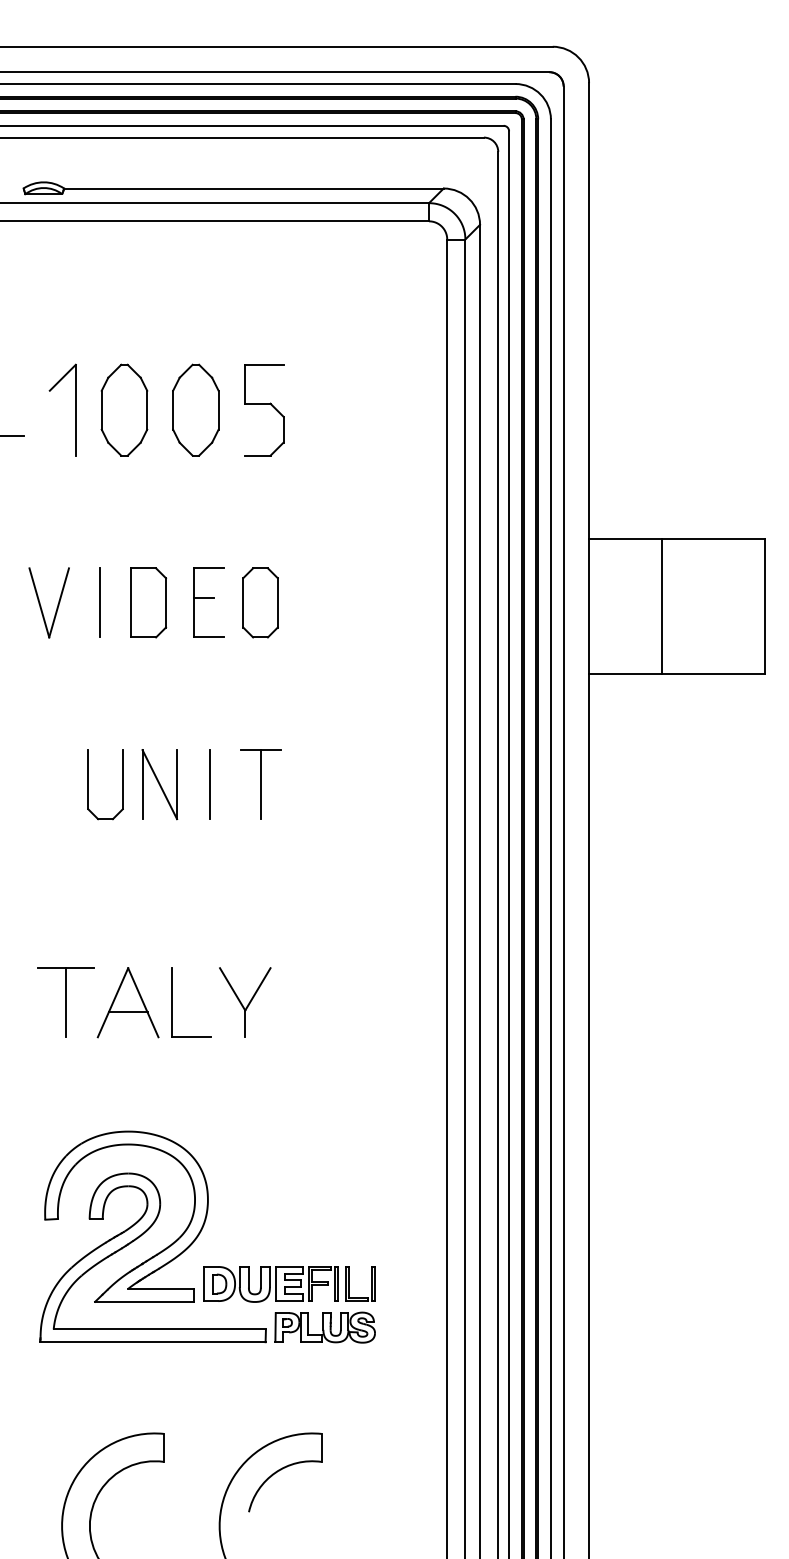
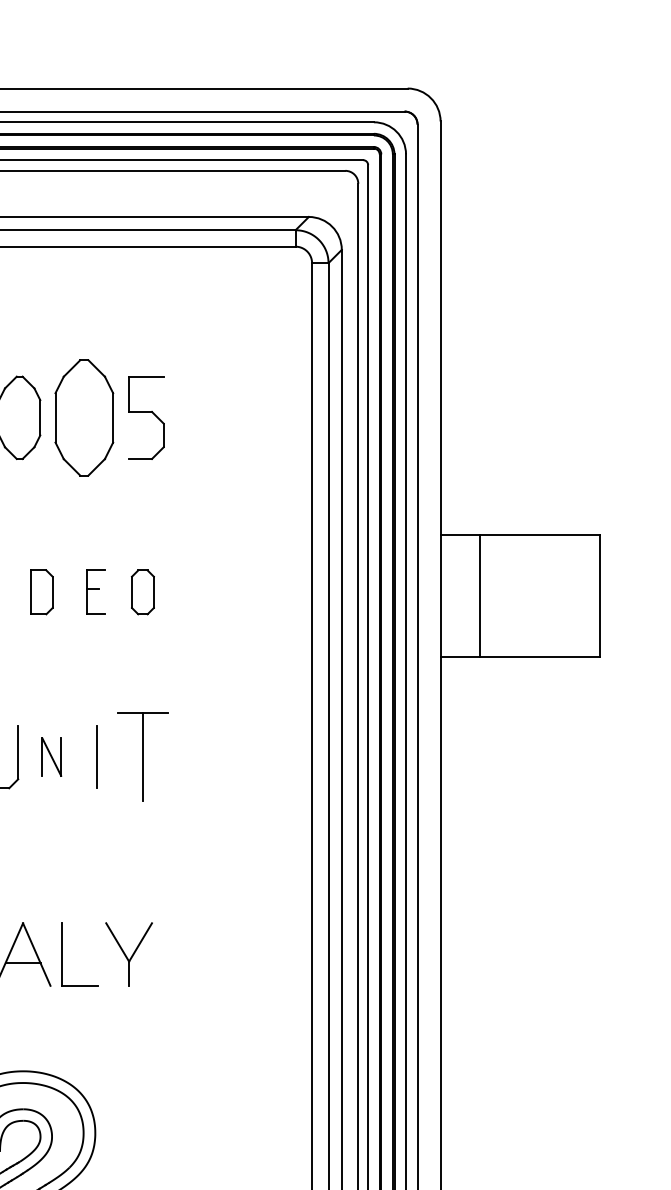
part: (195, 409) -> (84, 417), size x1.4
part: (148, 602) -> (41, 591), size x0.7
part: (208, 602) -> (95, 591), size x0.7
part: (260, 602) -> (142, 591), size x0.7
line: (661, 606) -> (479, 595), moved
part: (159, 784) -> (51, 756), size x0.6
part: (260, 784) -> (142, 756), size x1.4

